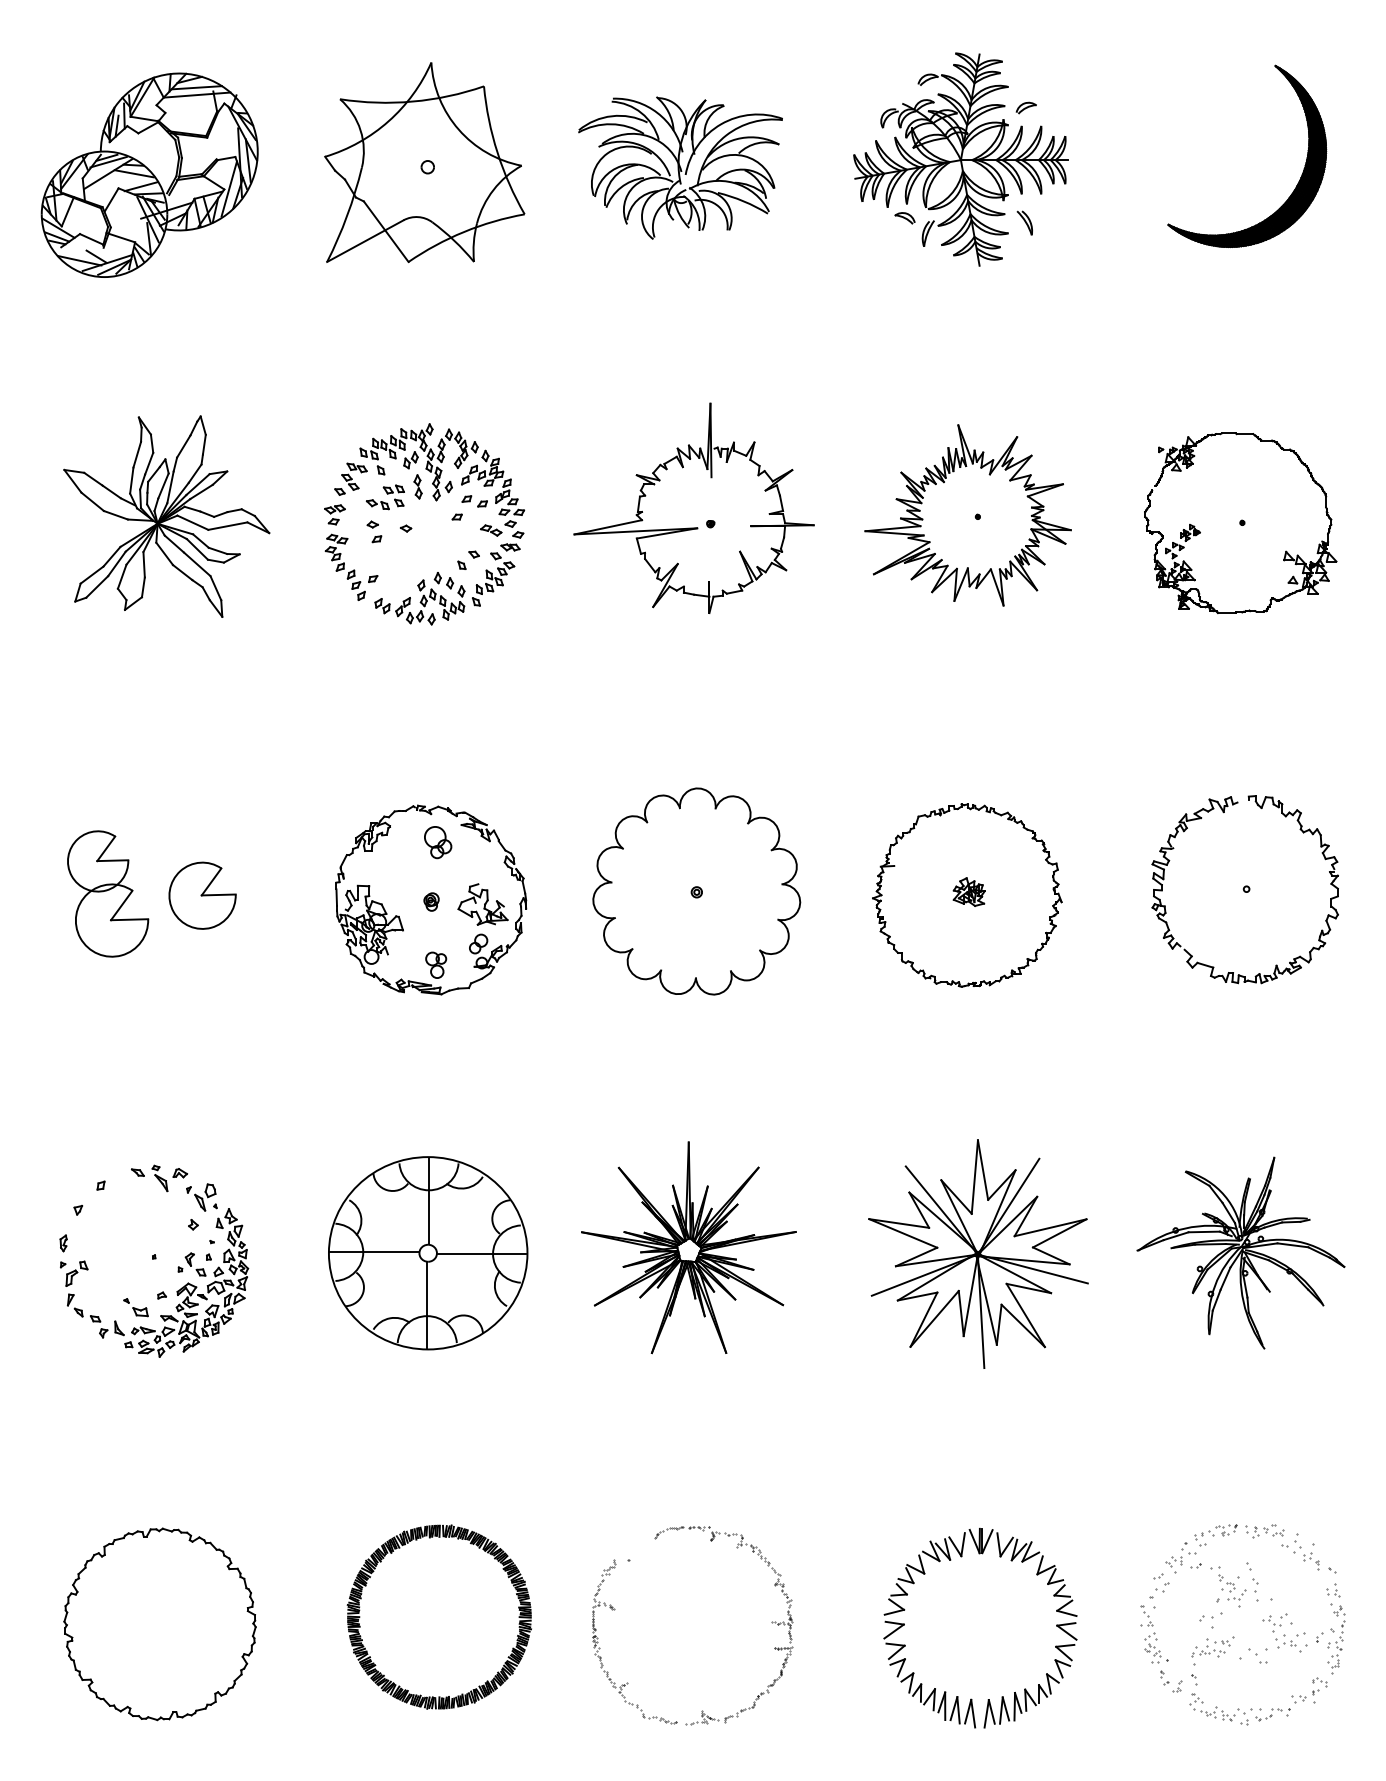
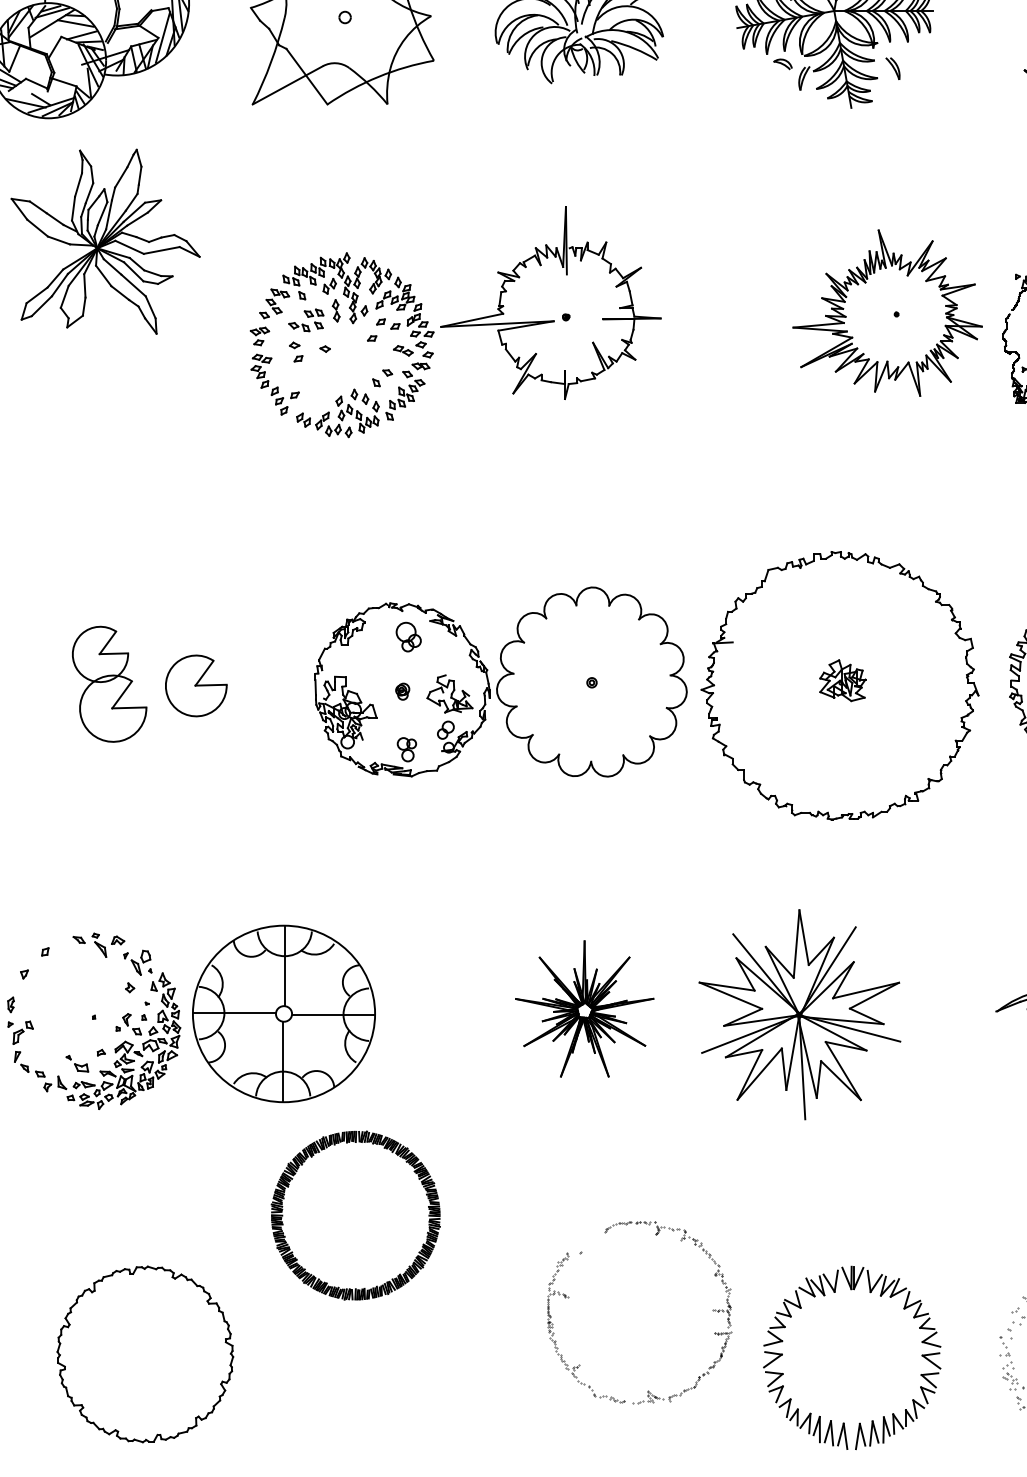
part: (967, 515) -> (887, 313), moved
part: (166, 516) -> (105, 241), moved
part: (707, 520) -> (563, 314), moved
part: (168, 893) -> (165, 683), moved
part: (967, 895) -> (840, 685), size x1.6
part: (431, 899) -> (402, 689), moved
part: (688, 1247) -> (584, 1008), size x0.7
part: (428, 1253) -> (284, 1014), moved
part: (978, 1253) -> (799, 1014), moved
part: (400, 1548) -> (320, 1152), moved
part: (615, 1609) -> (568, 1297), moved
part: (159, 1624) -> (144, 1354), moved

